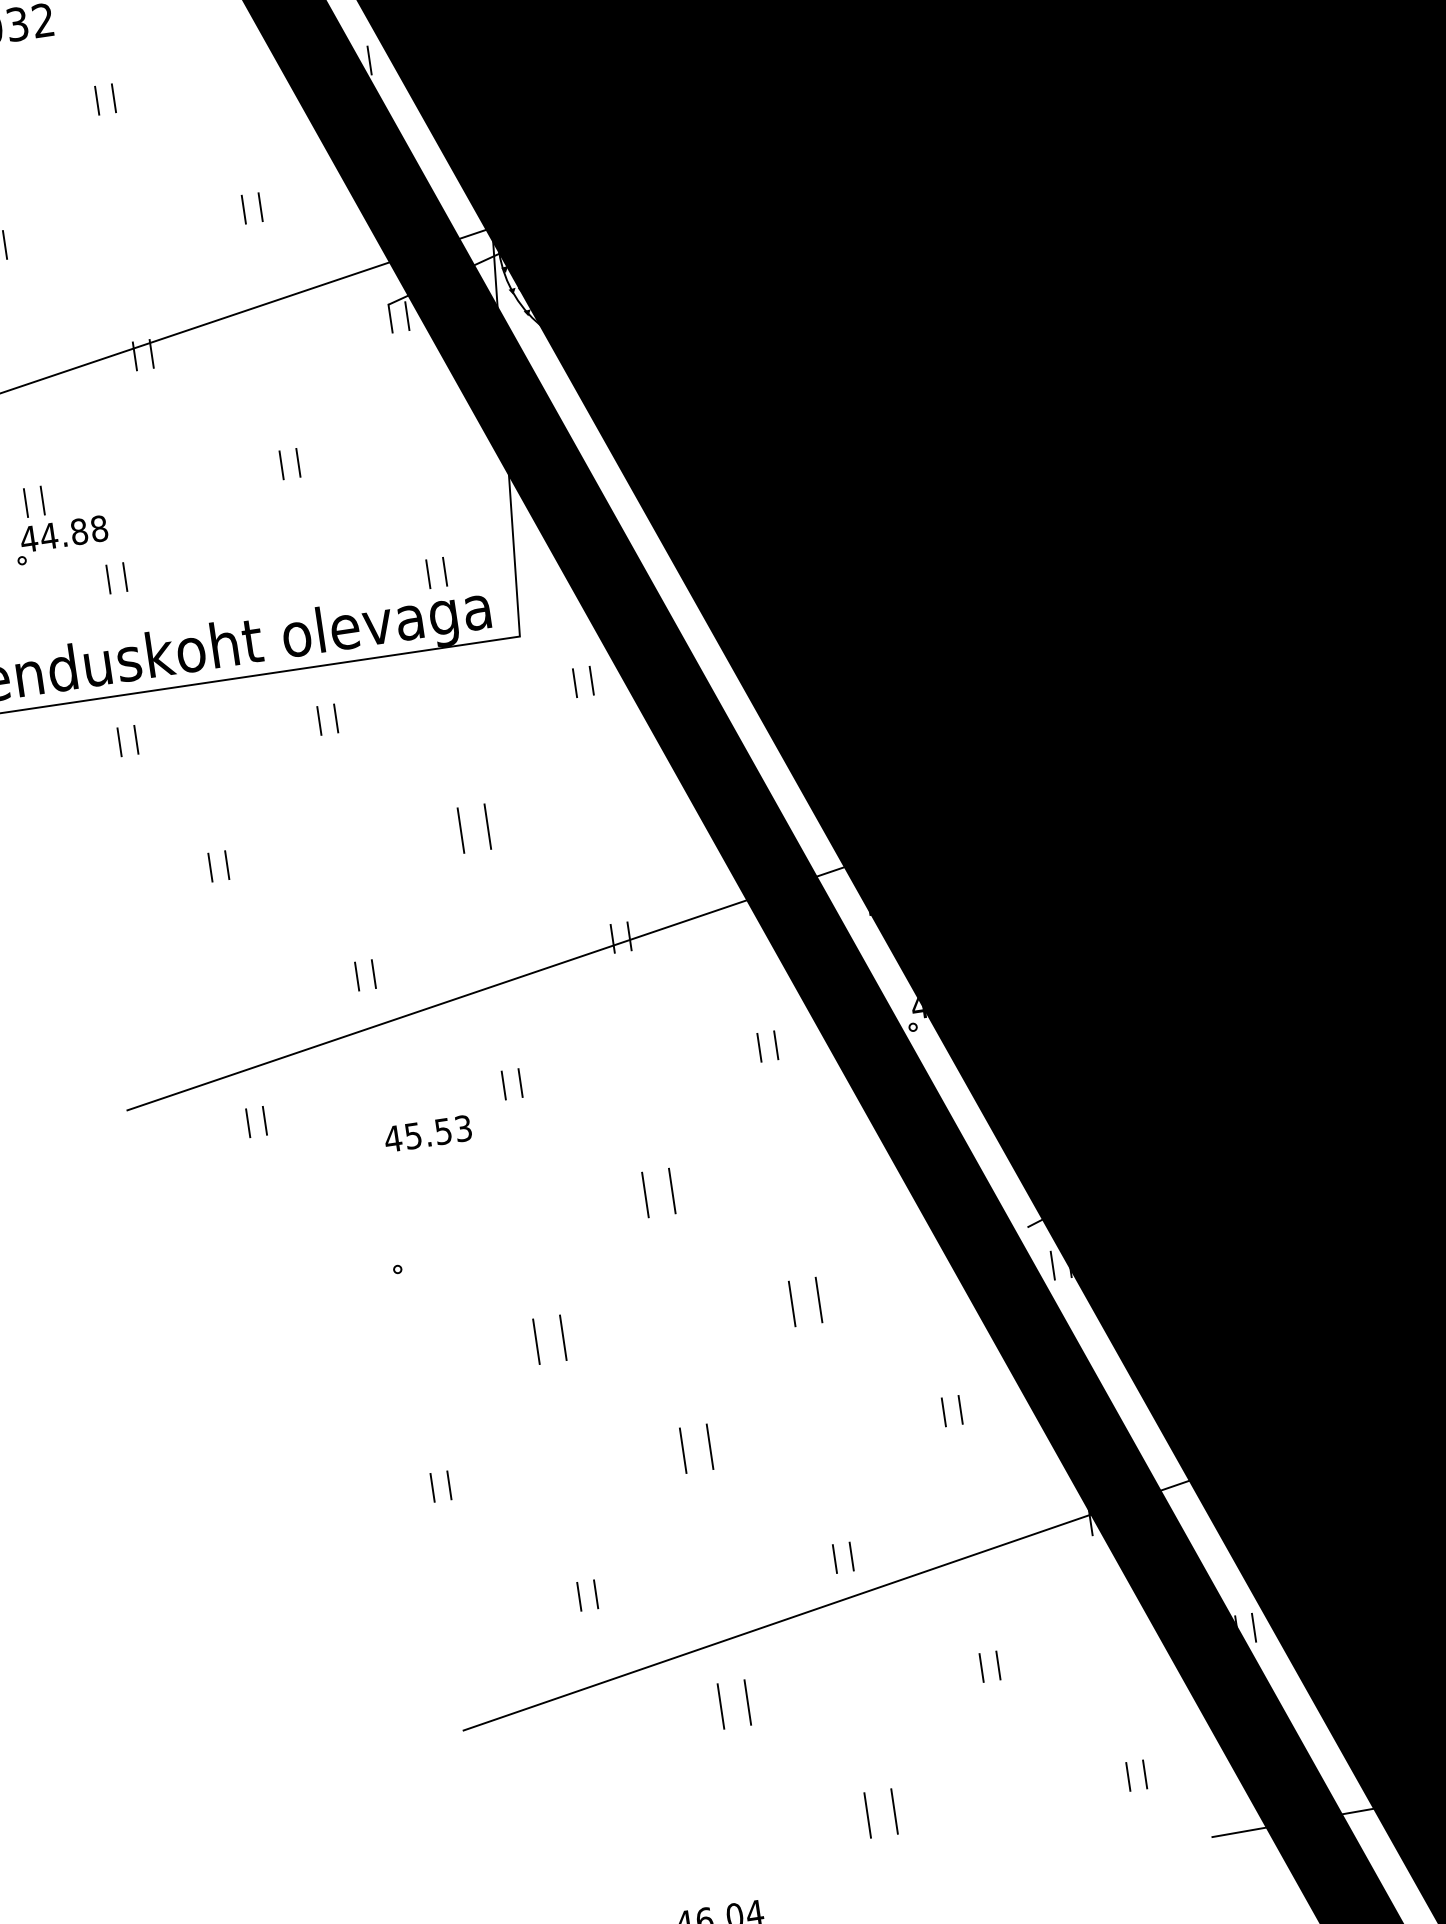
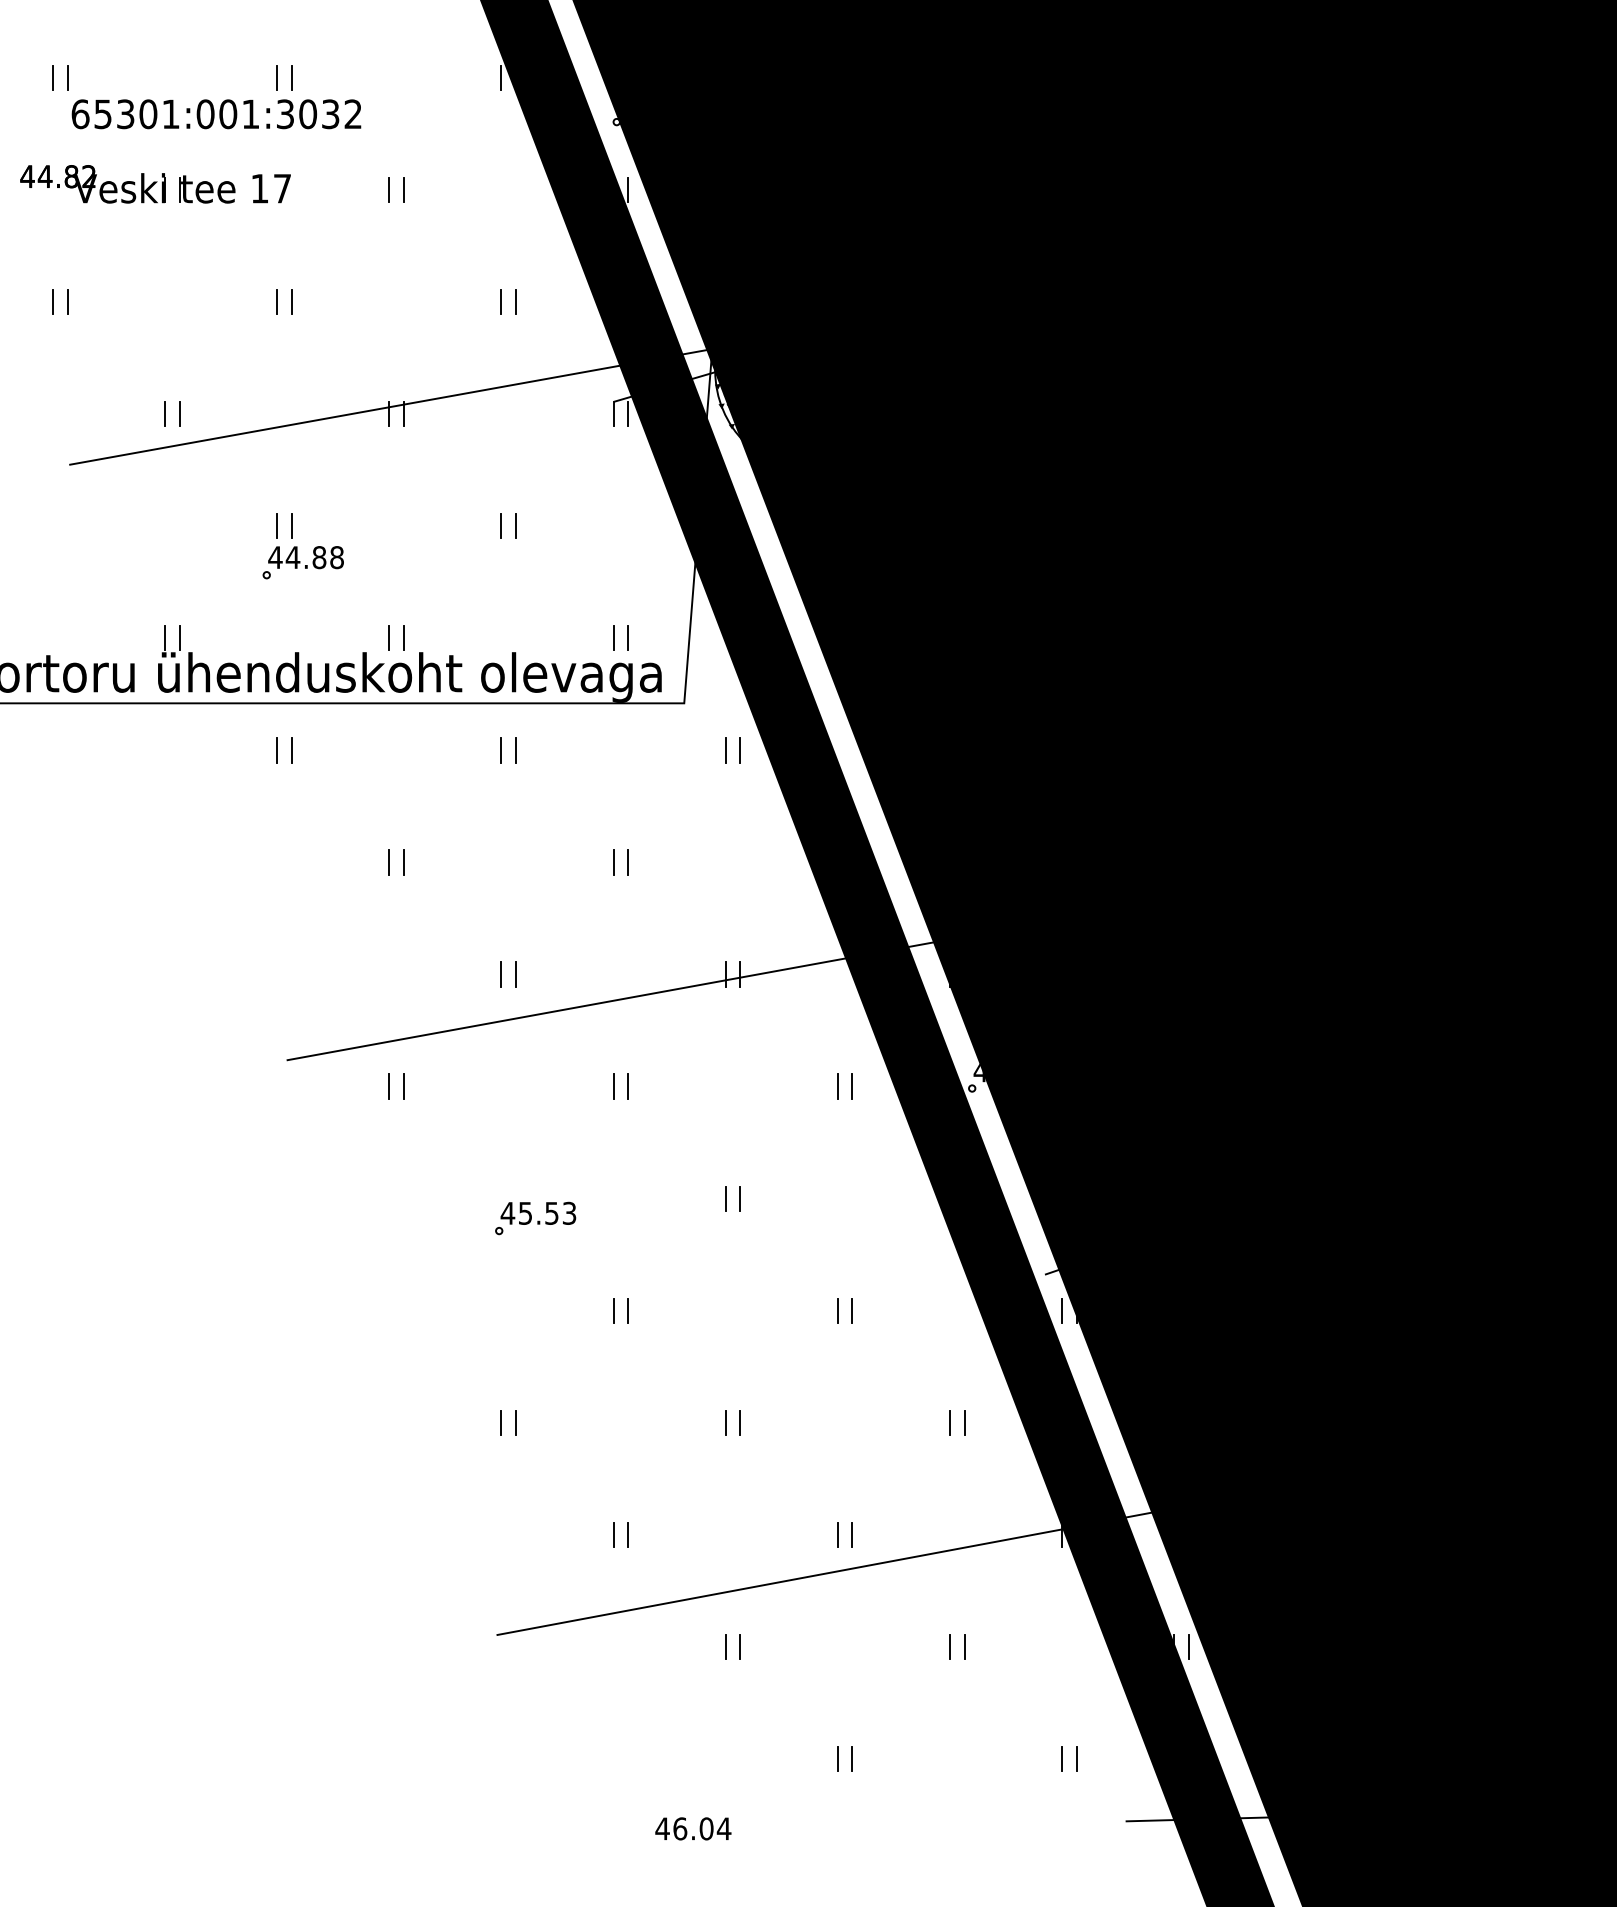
part: (108, 578) -> (389, 637), moved
part: (119, 742) -> (277, 750), moved
part: (473, 828) -> (620, 862), size x0.62
text: (427, 1132) -> (538, 1212), moved
part: (658, 1193) -> (732, 1198), size x0.62
part: (804, 1301) -> (844, 1310), size x0.62
part: (549, 1339) -> (620, 1310), size x0.62
part: (696, 1448) -> (732, 1422), size x0.62
part: (733, 1704) -> (732, 1646), size x0.62
part: (880, 1812) -> (844, 1758), size x0.62

